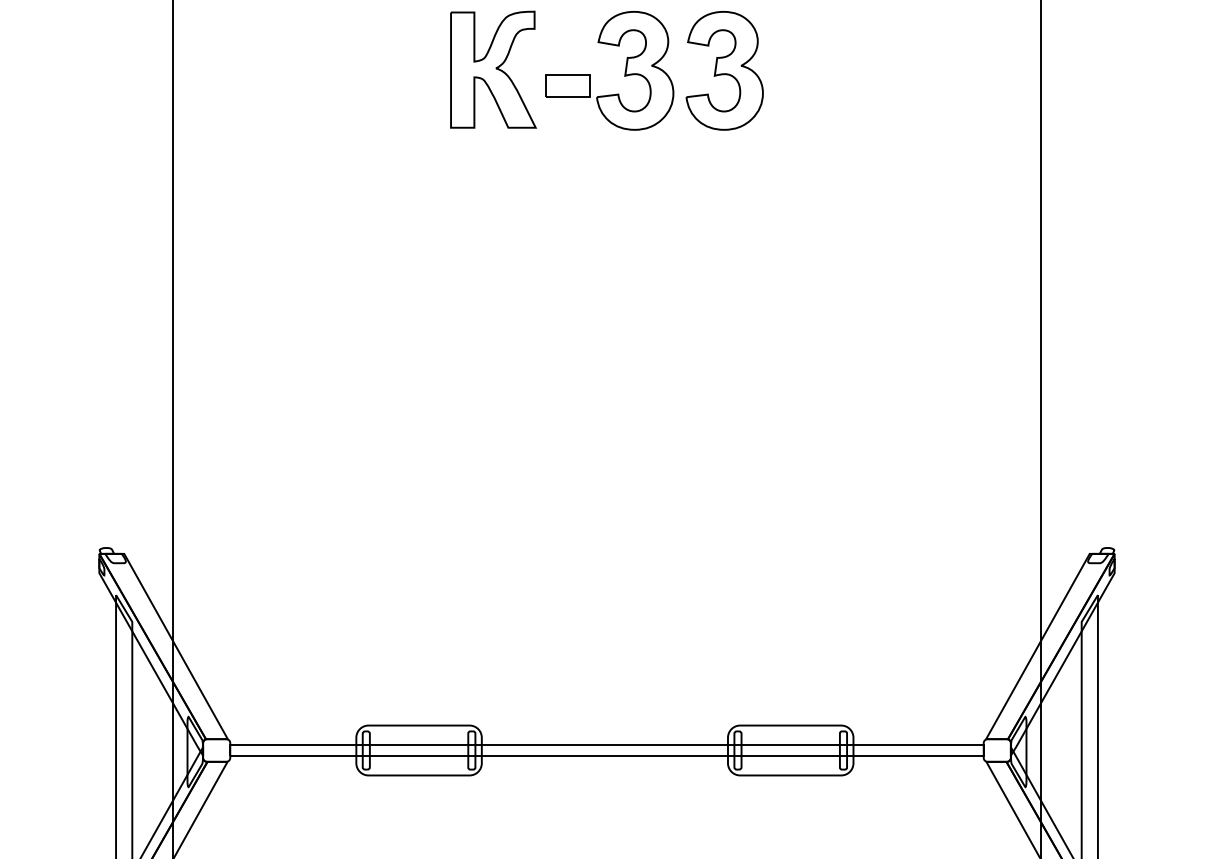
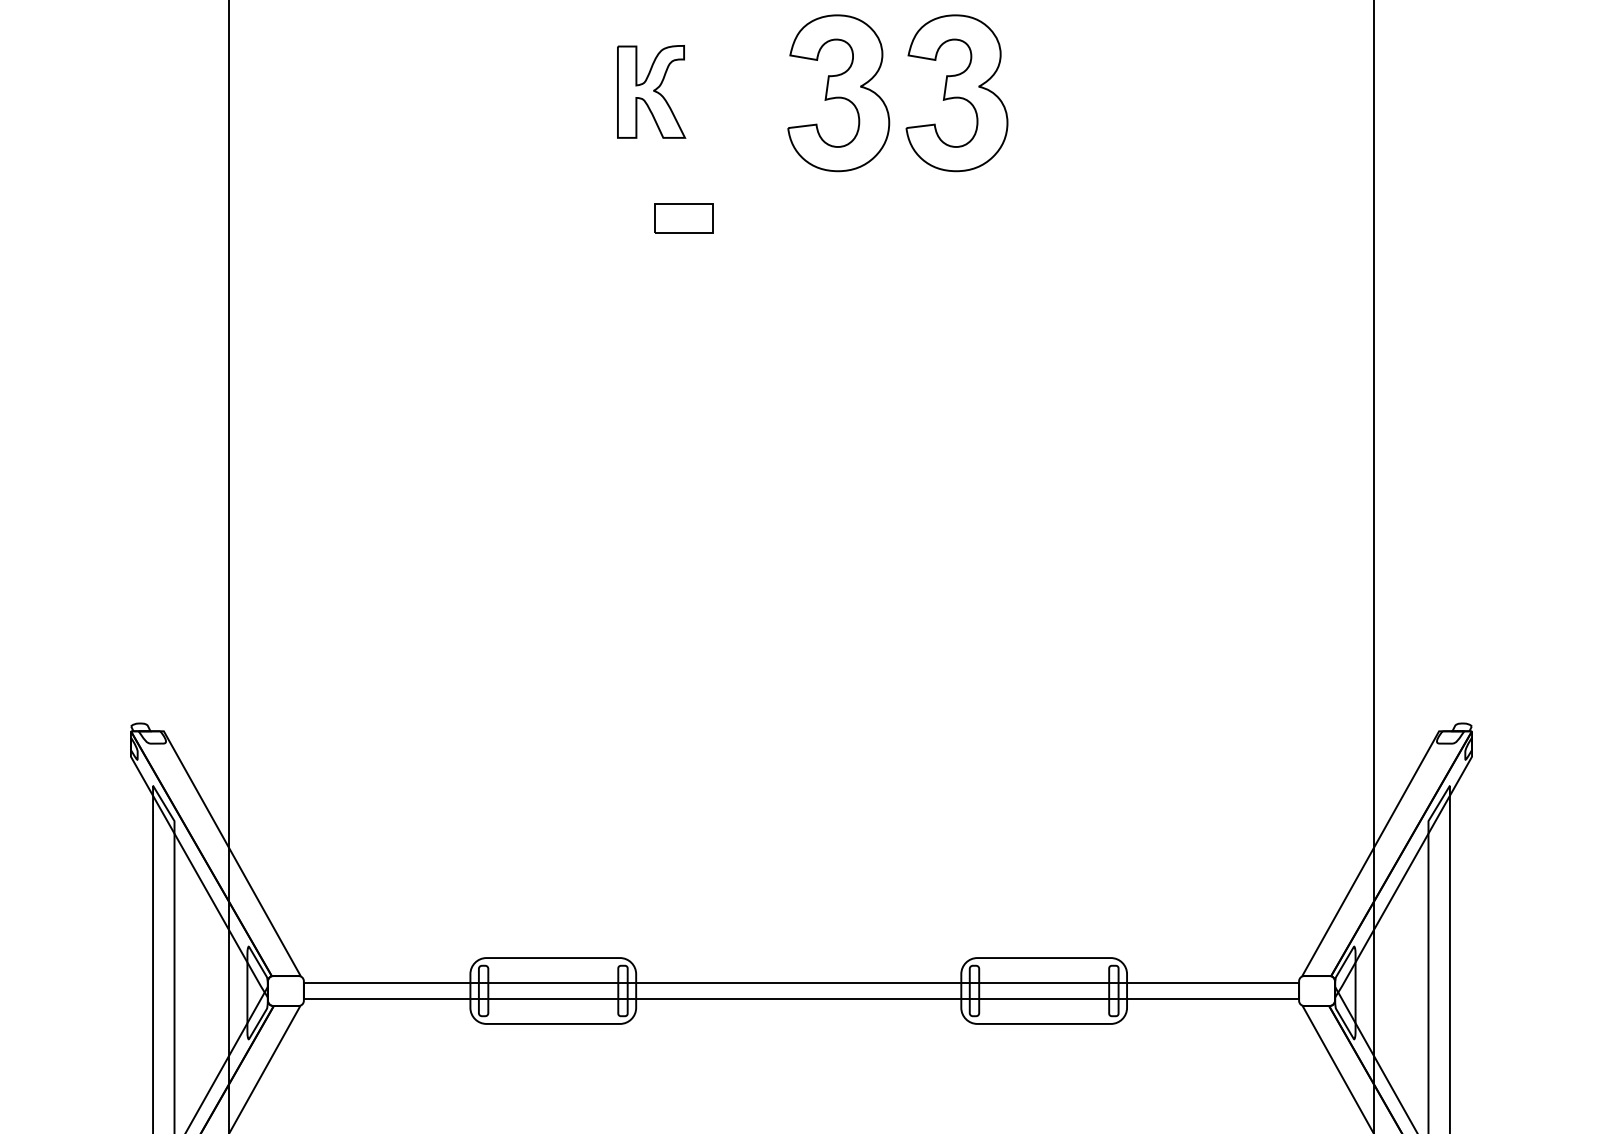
part: (493, 69) -> (651, 91), size x0.6
part: (567, 86) -> (683, 218), moved

